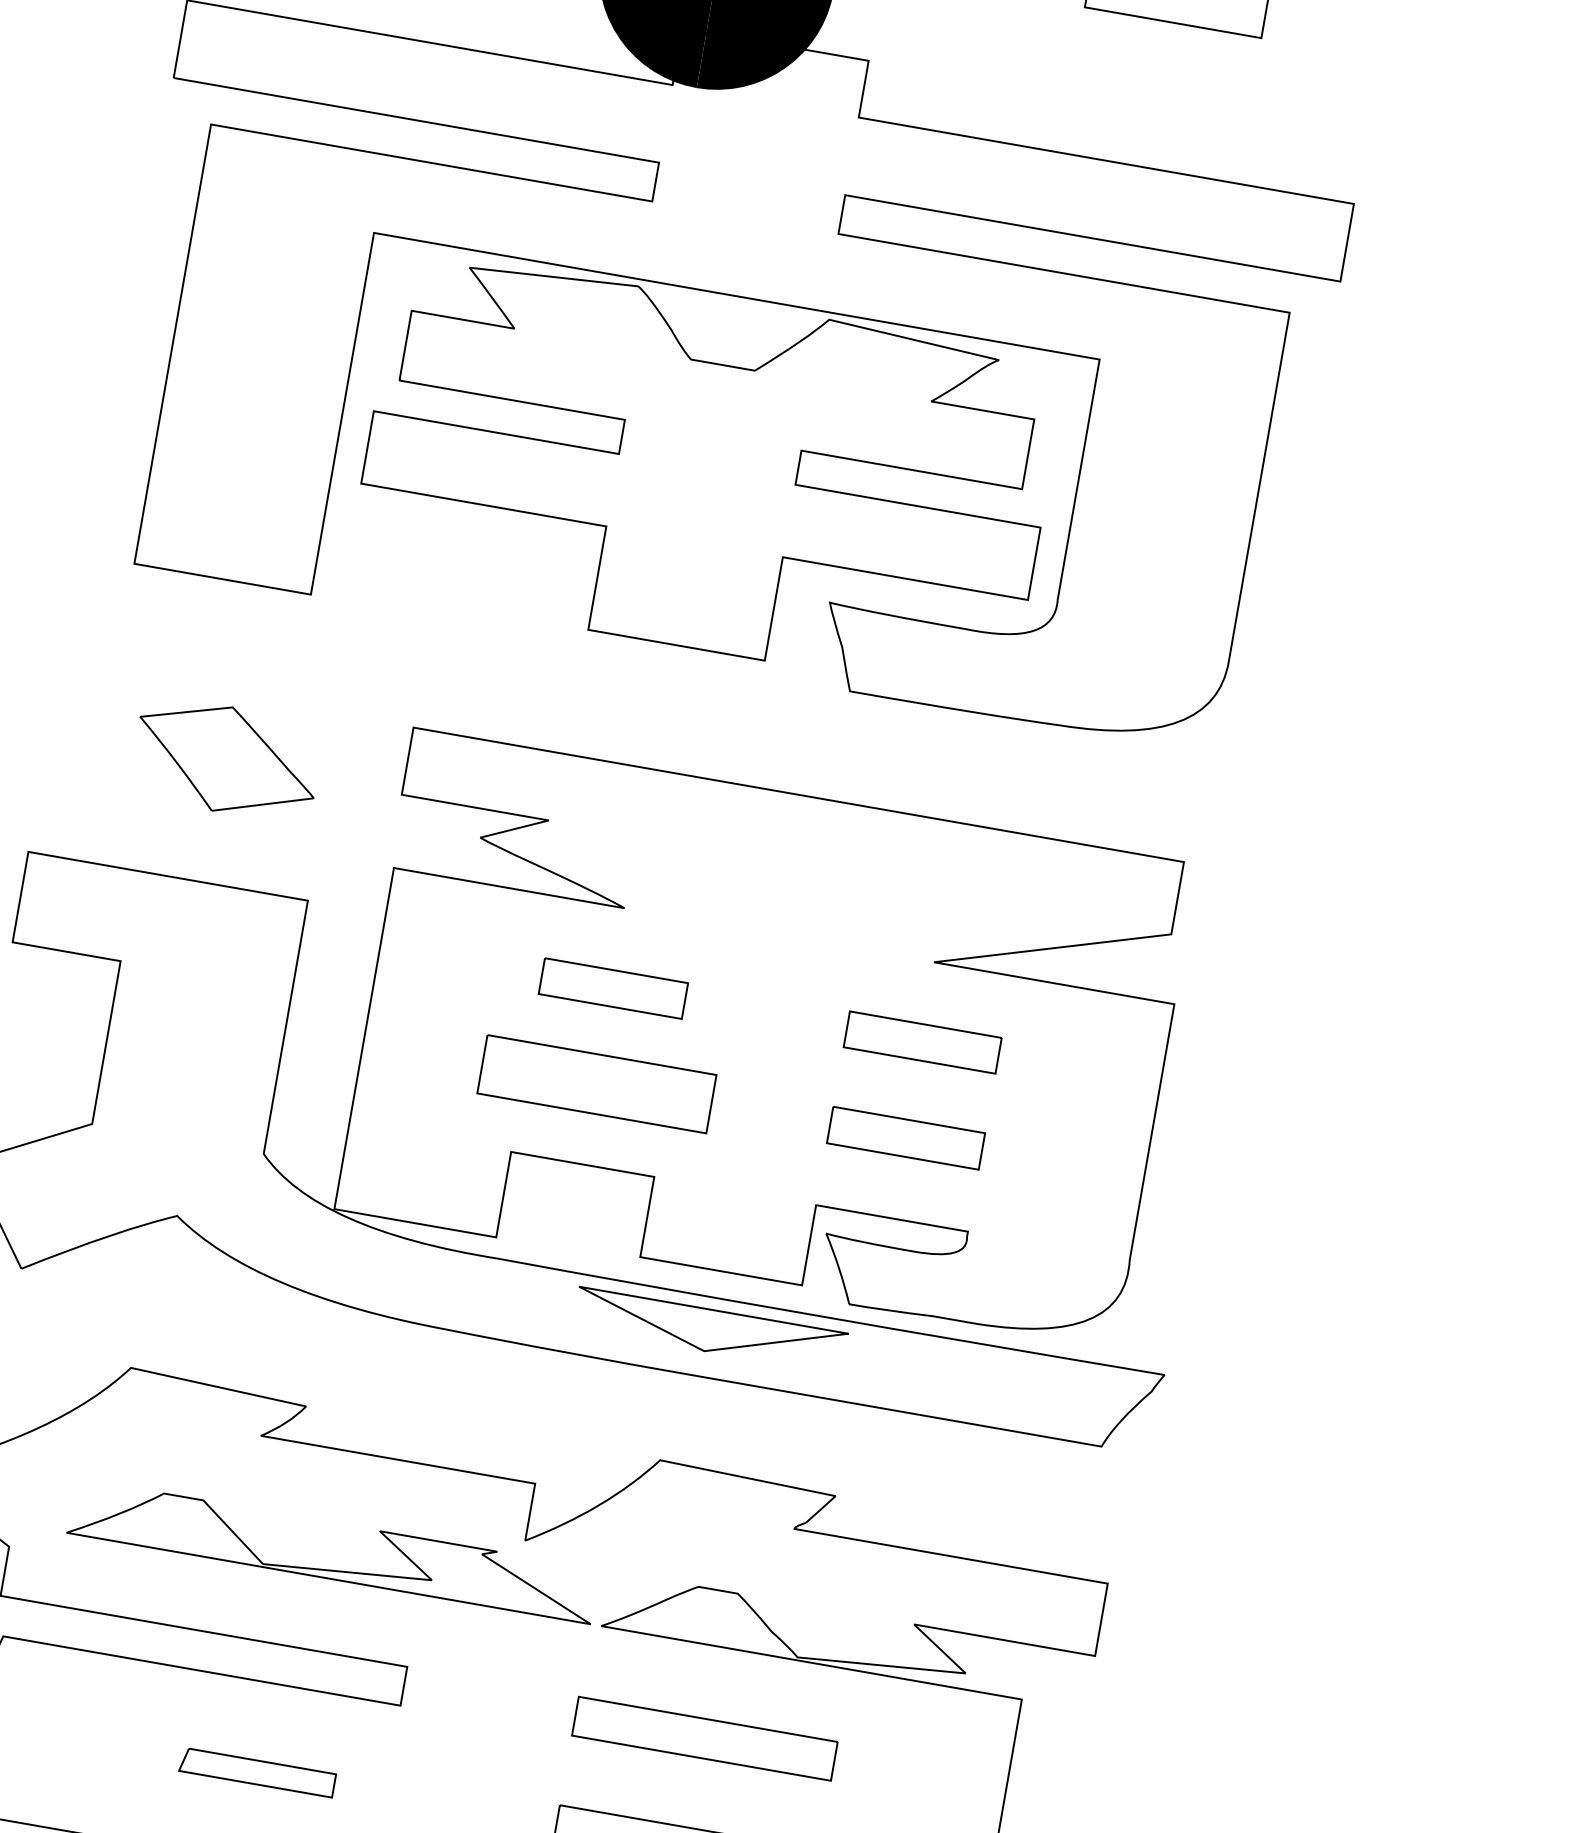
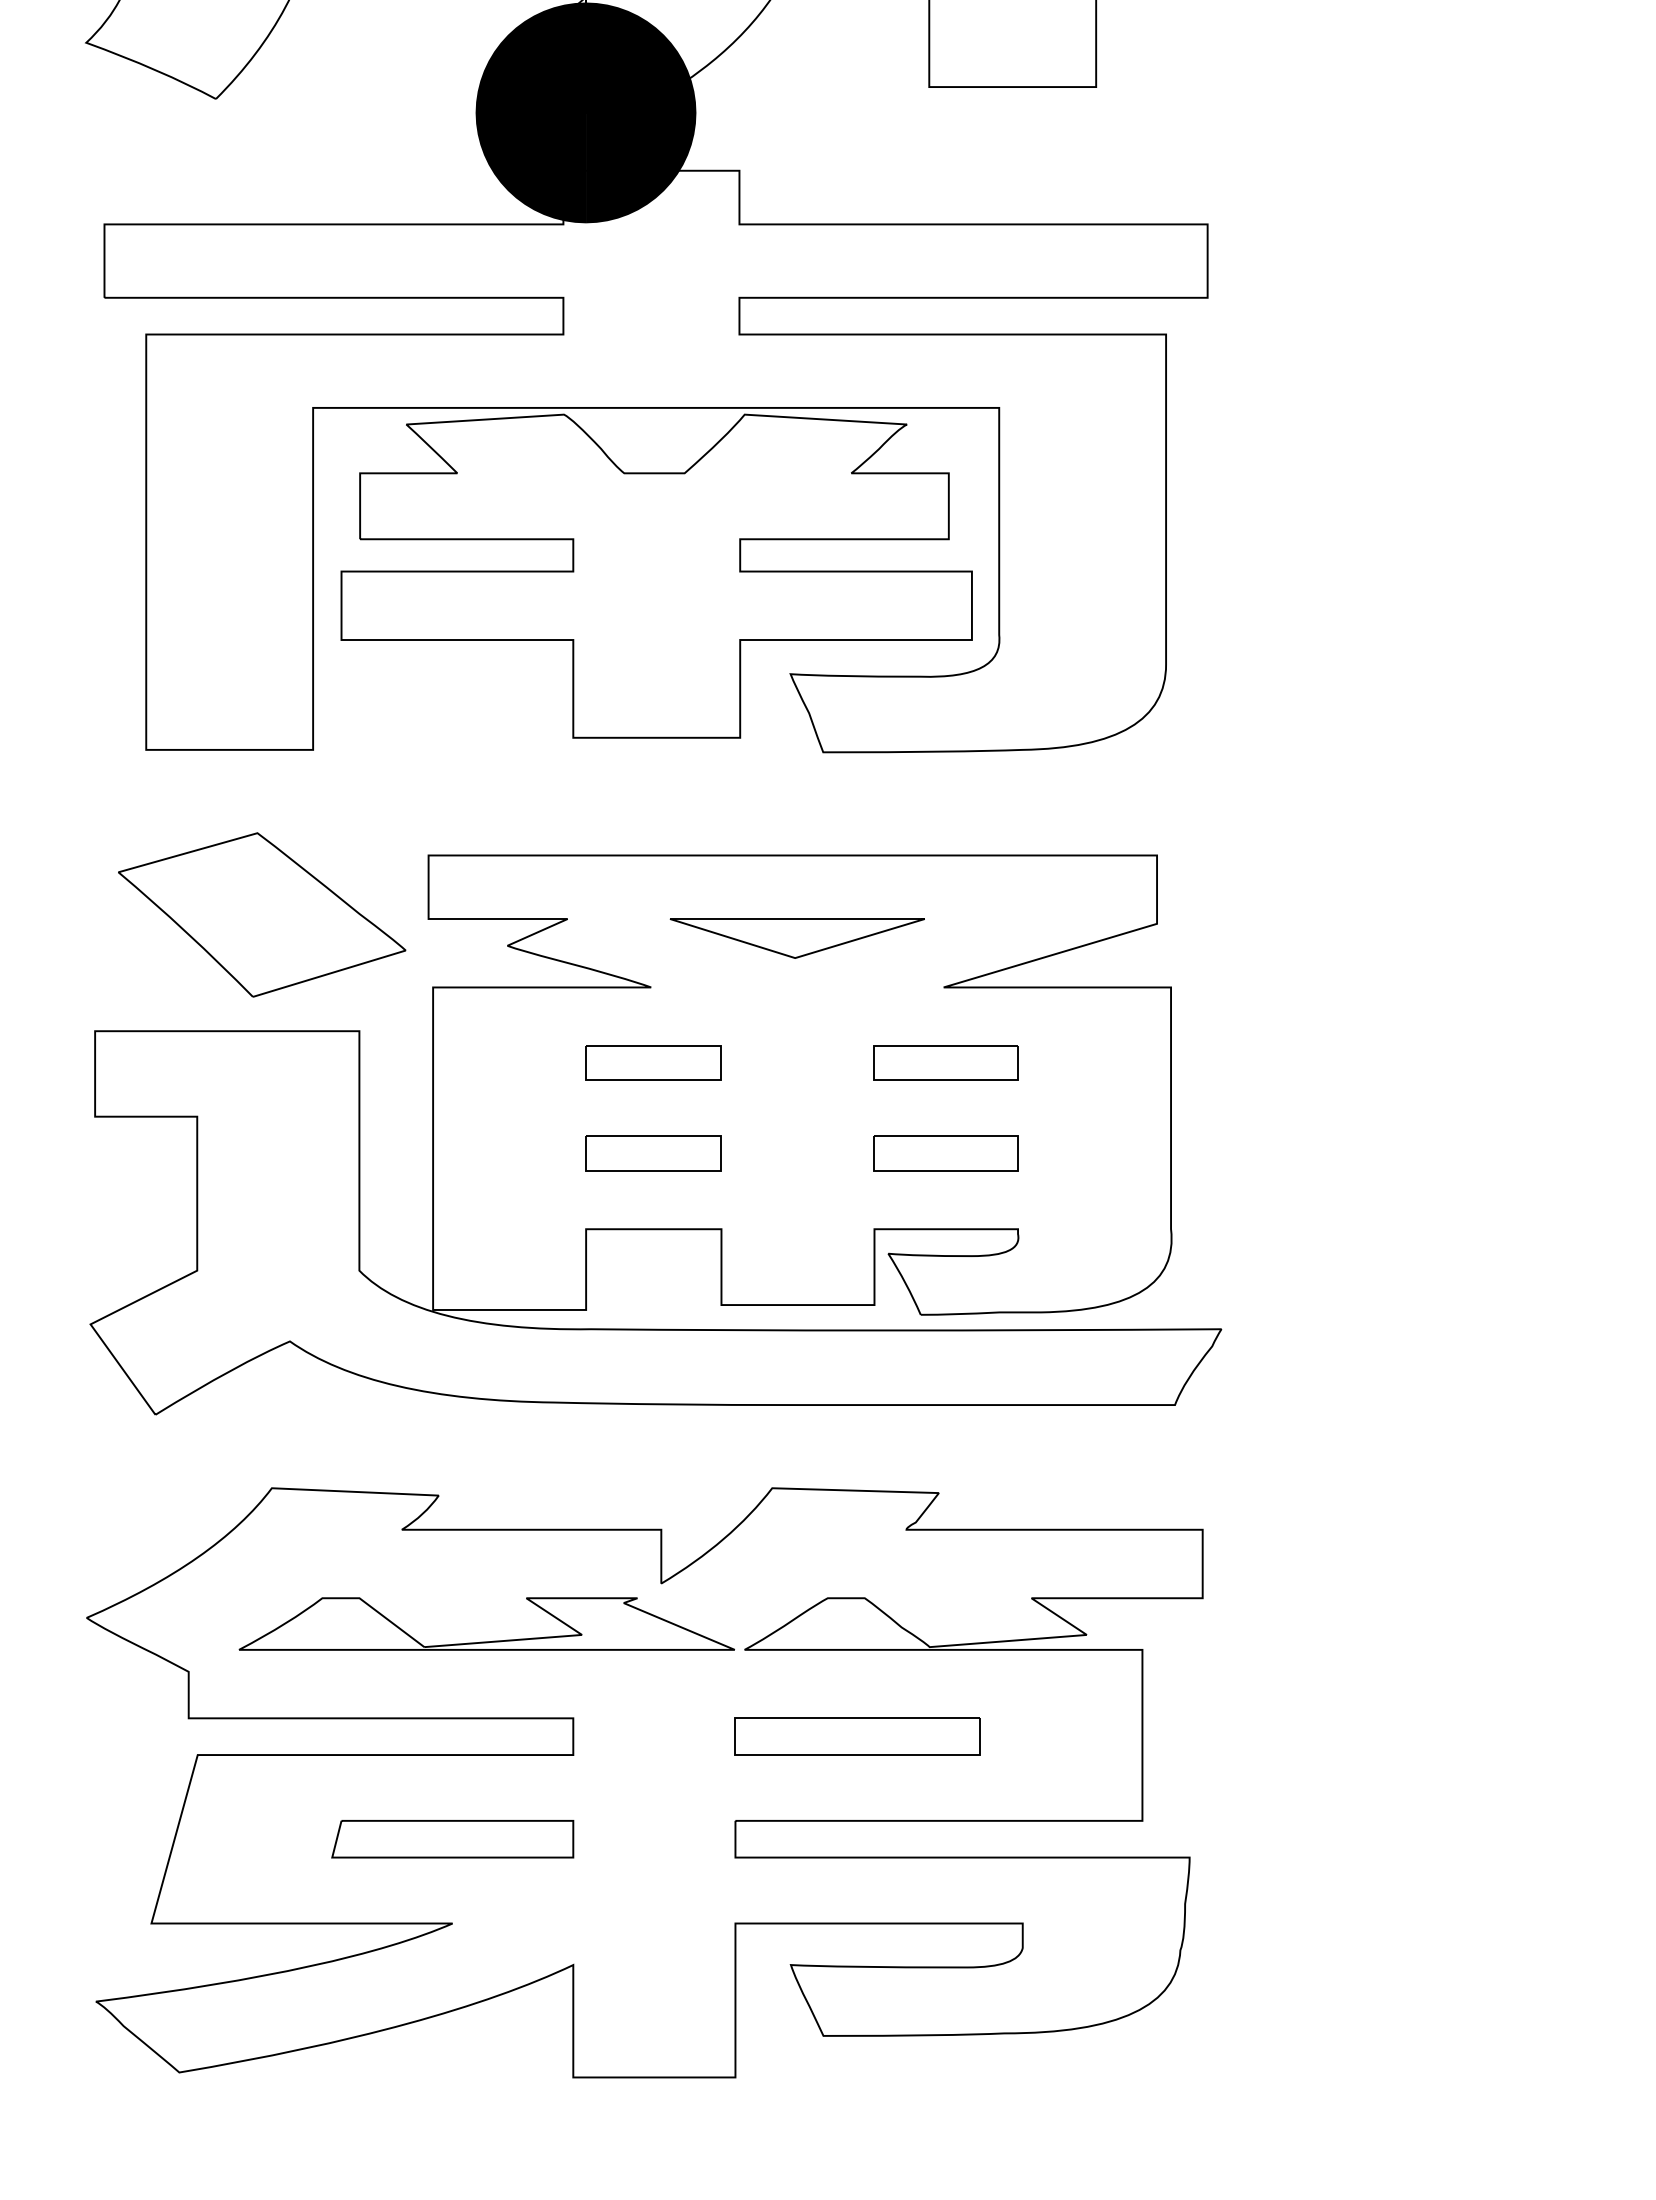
part: (226, 759) -> (262, 914), size x1.67
part: (596, 1084) -> (653, 1153), size x0.62
part: (709, 1330) -> (796, 938), moved
part: (257, 1772) -> (452, 1839), size x1.67

